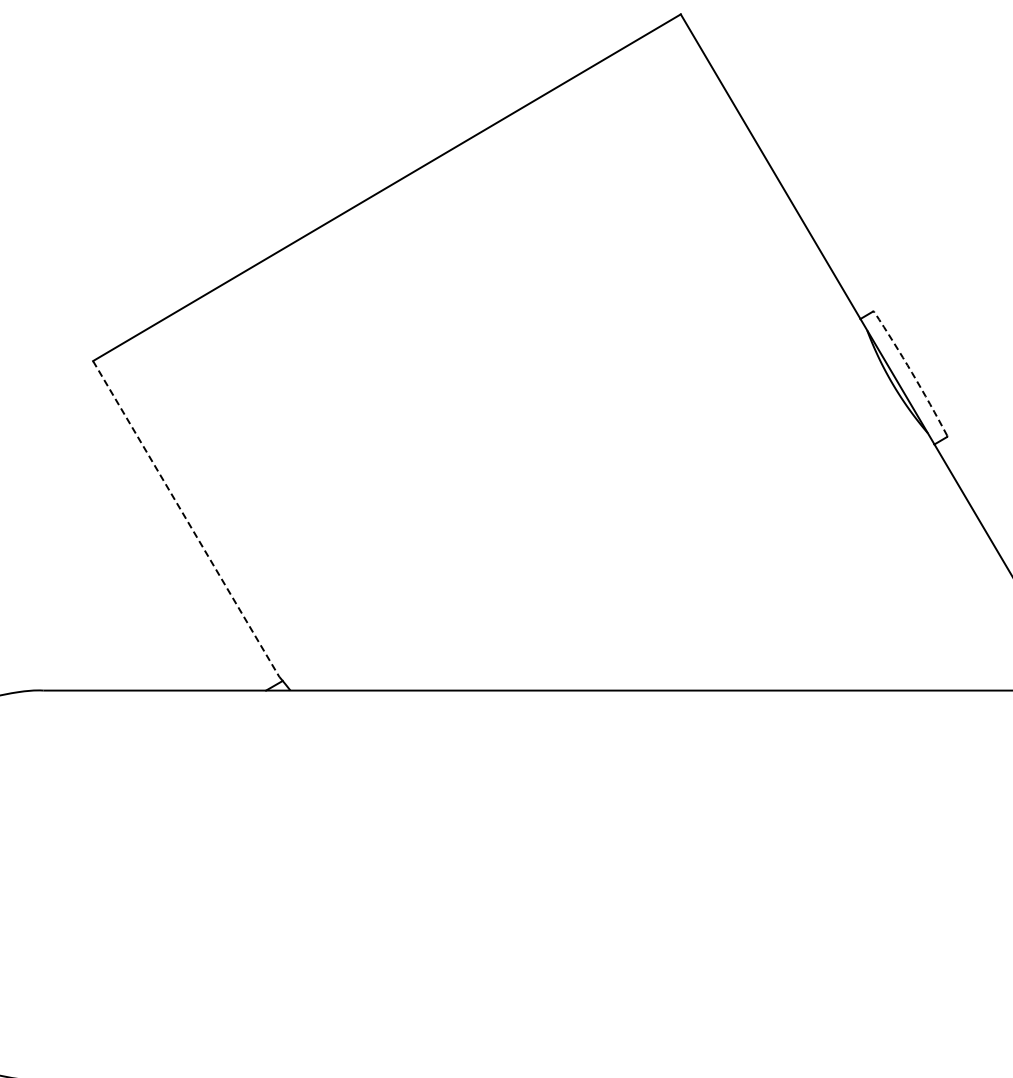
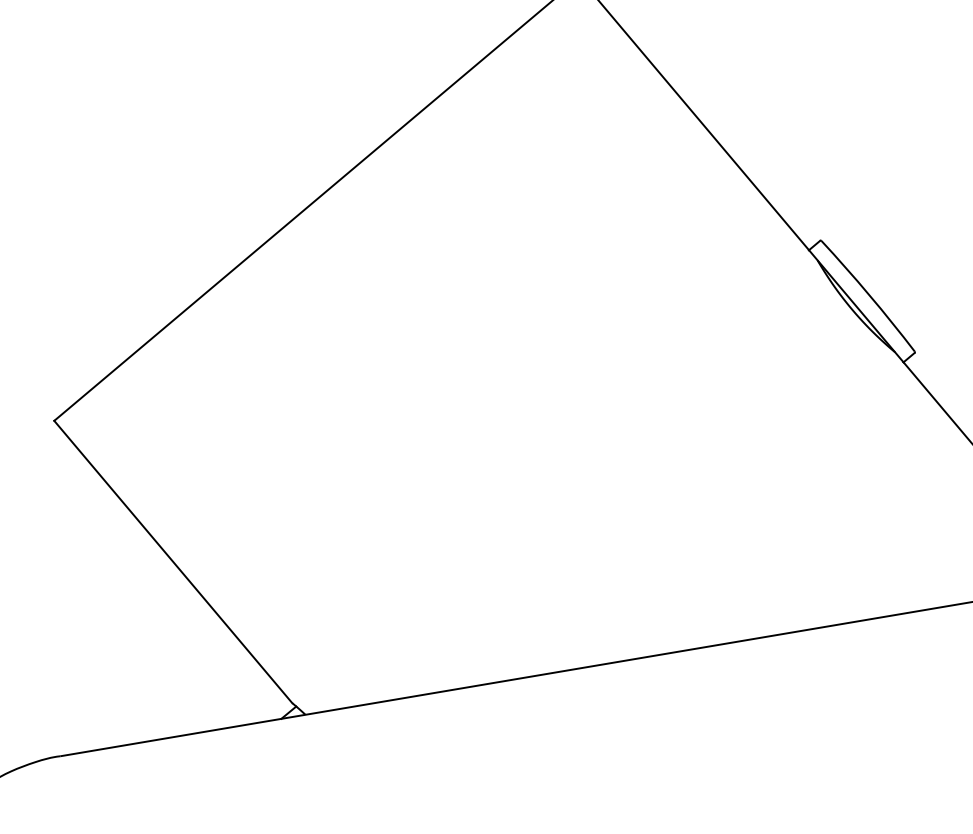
arc: (912, 373) -> (869, 295), dashed -> solid
line: (186, 519) -> (173, 562), dashed -> solid

